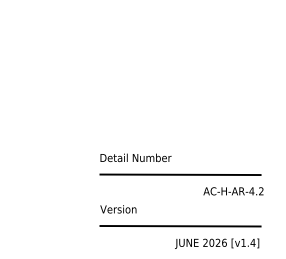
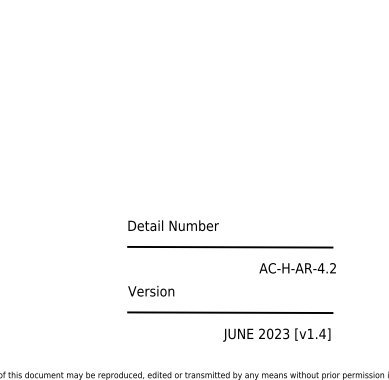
text: (224, 242) -> (286, 333), 2026 -> 2023

